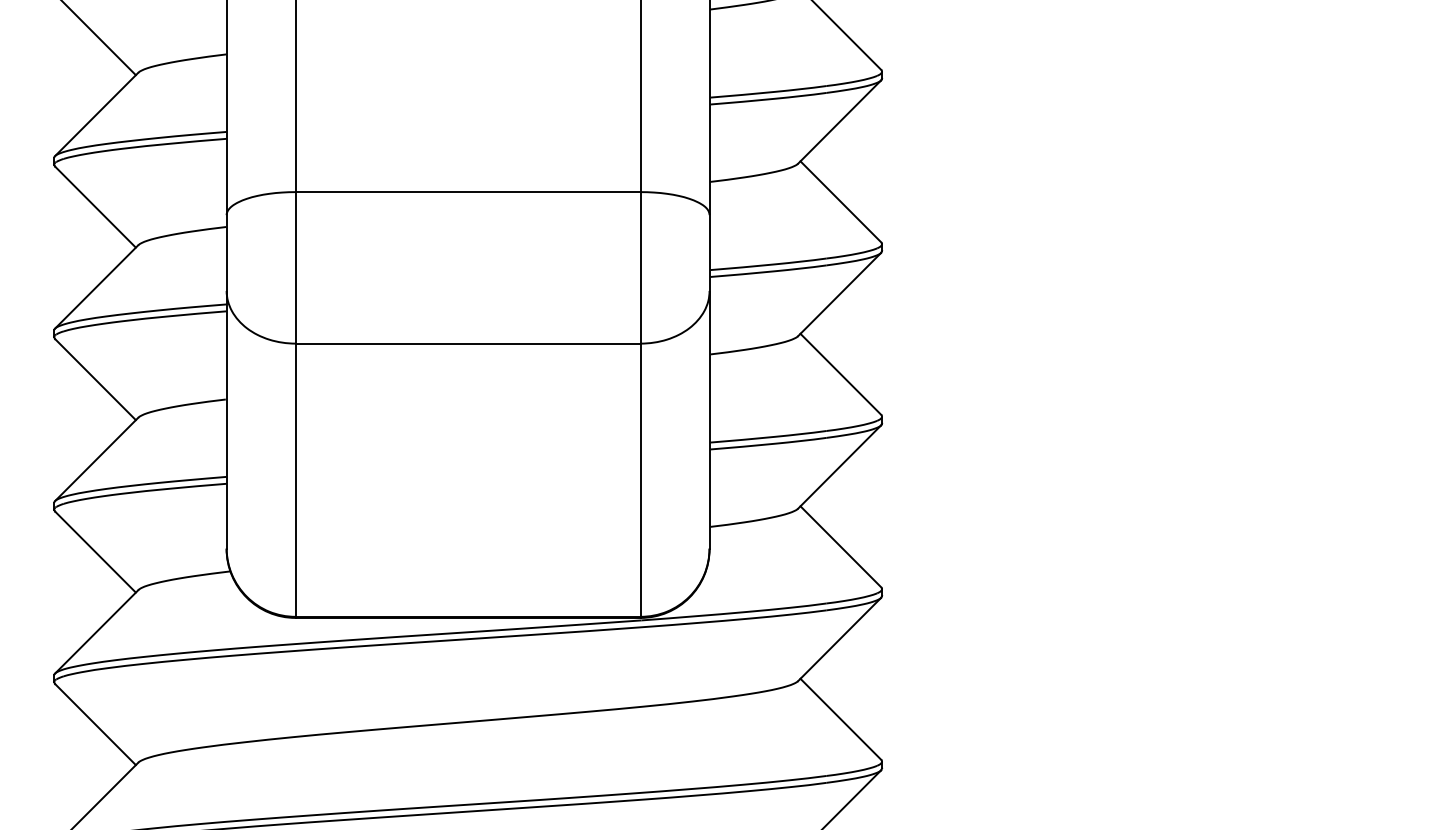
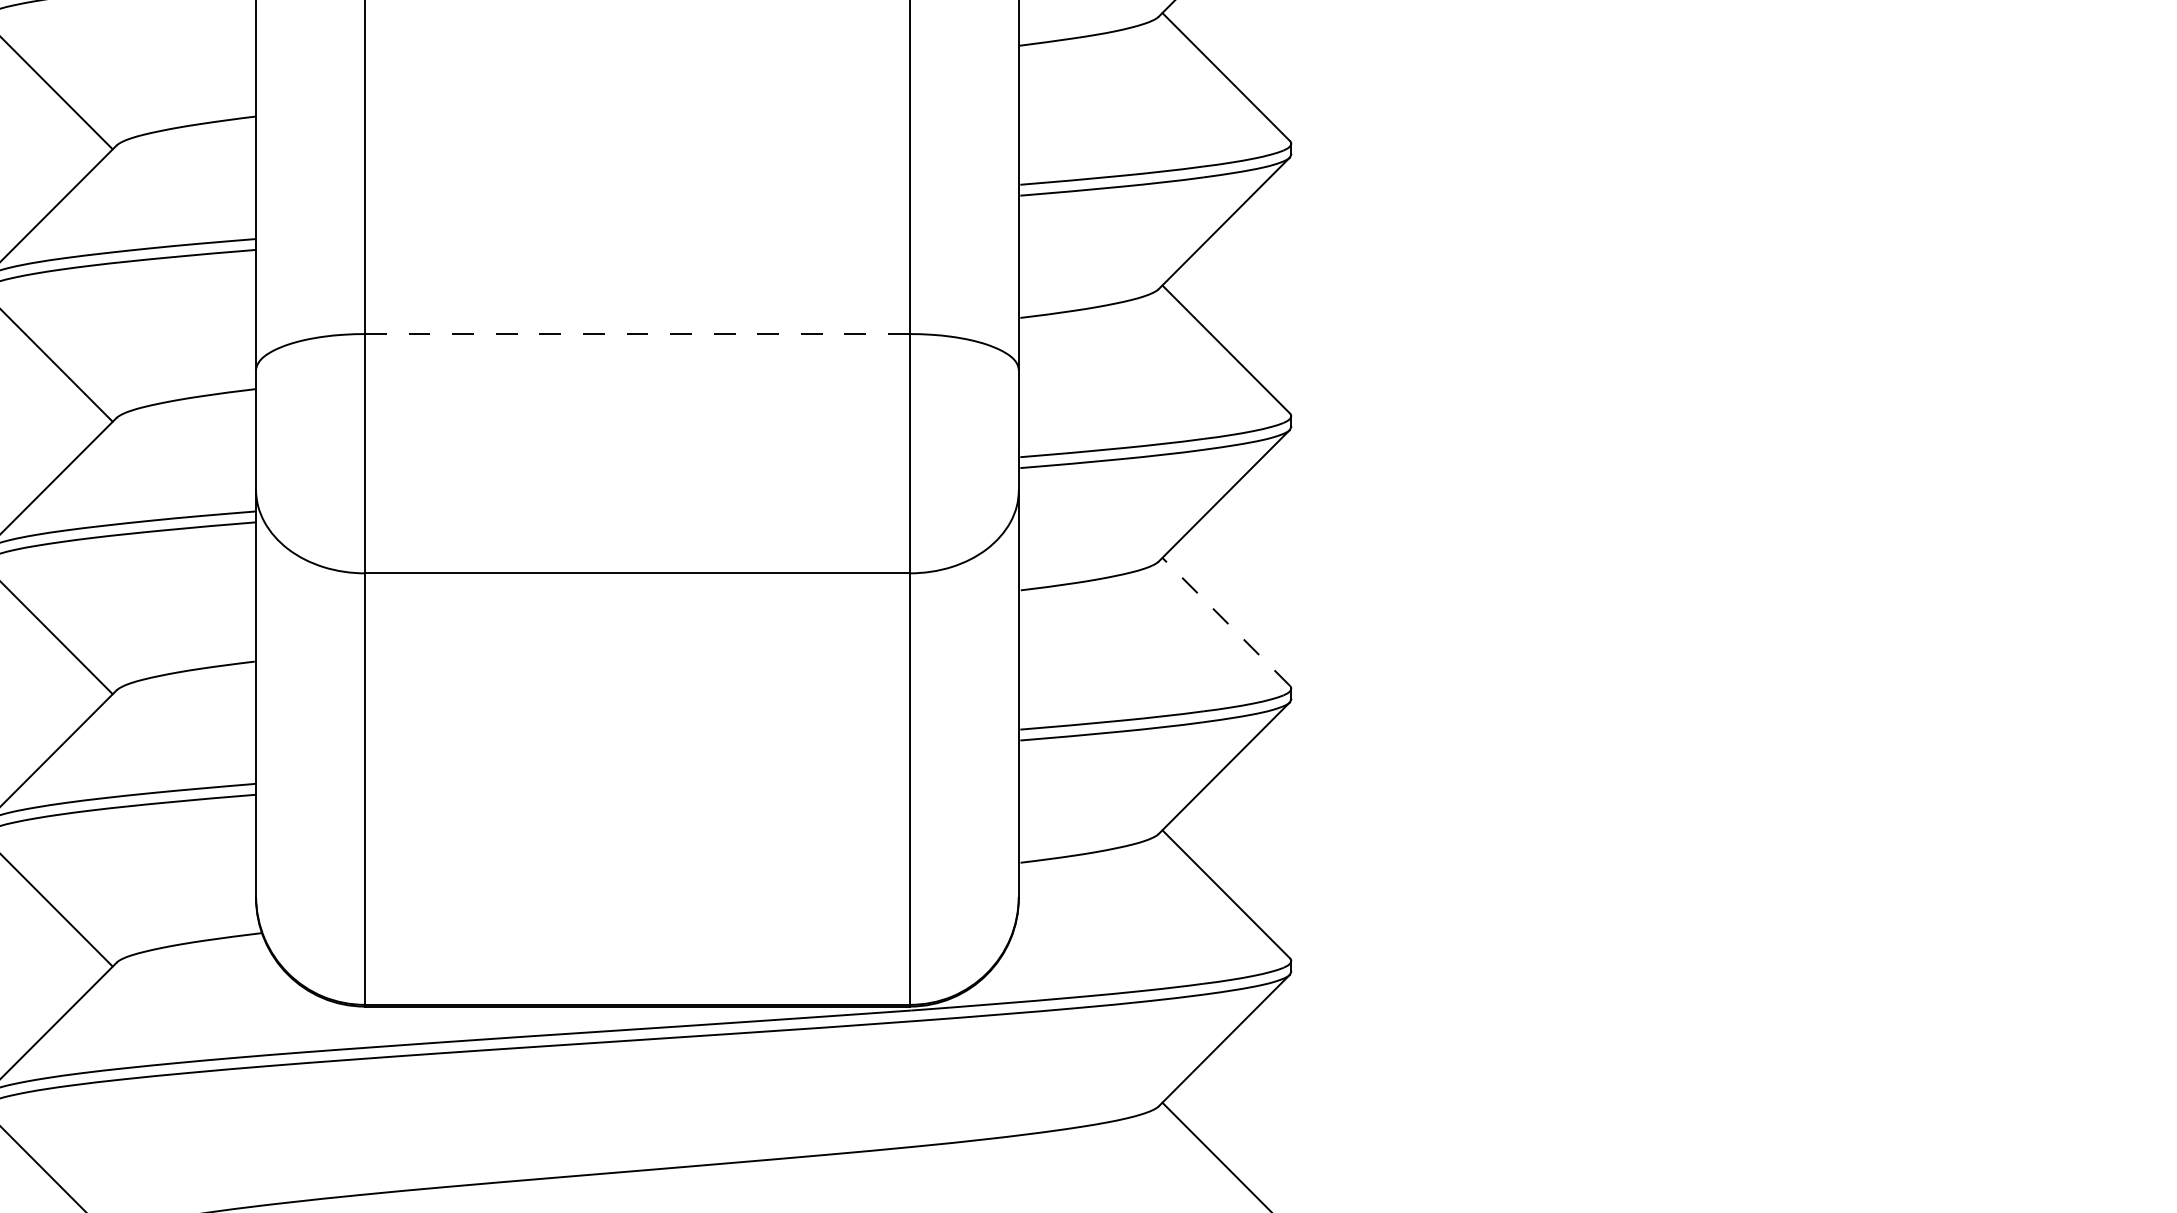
line: (467, 192) -> (636, 334), solid -> dashed
line: (840, 373) -> (1225, 620), solid -> dashed

